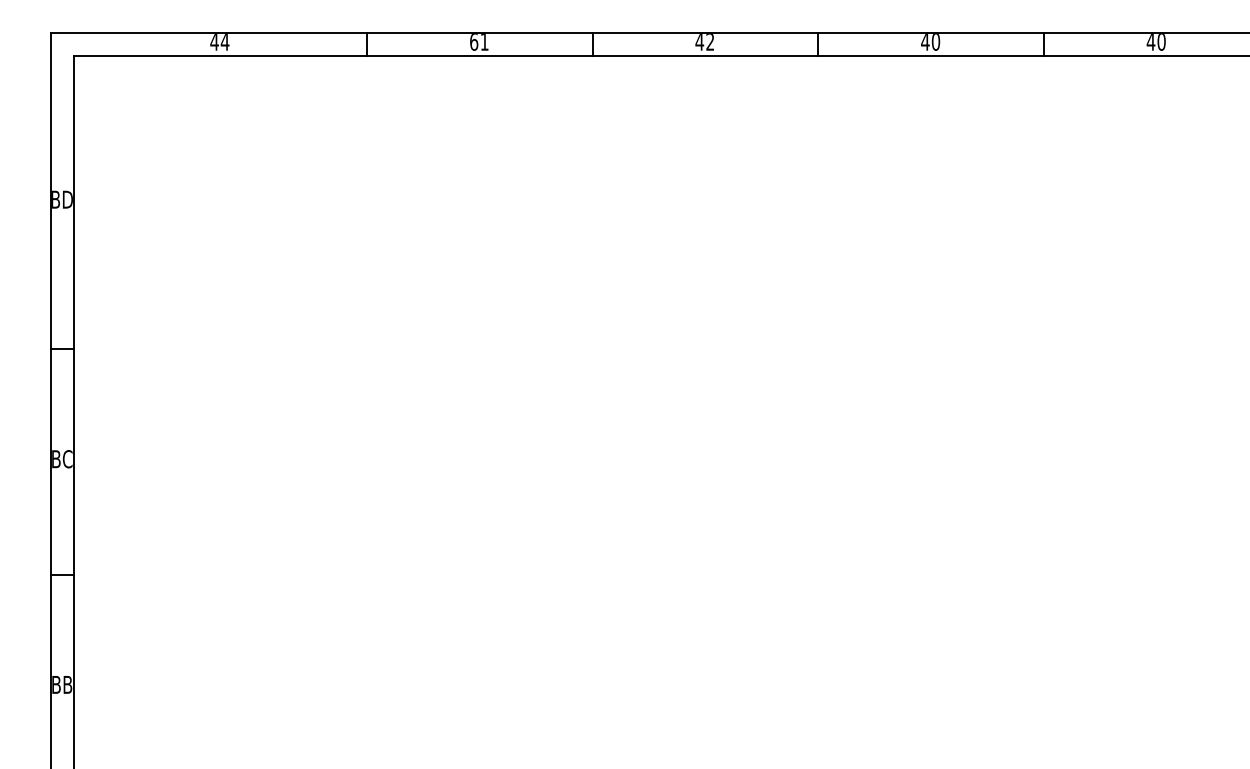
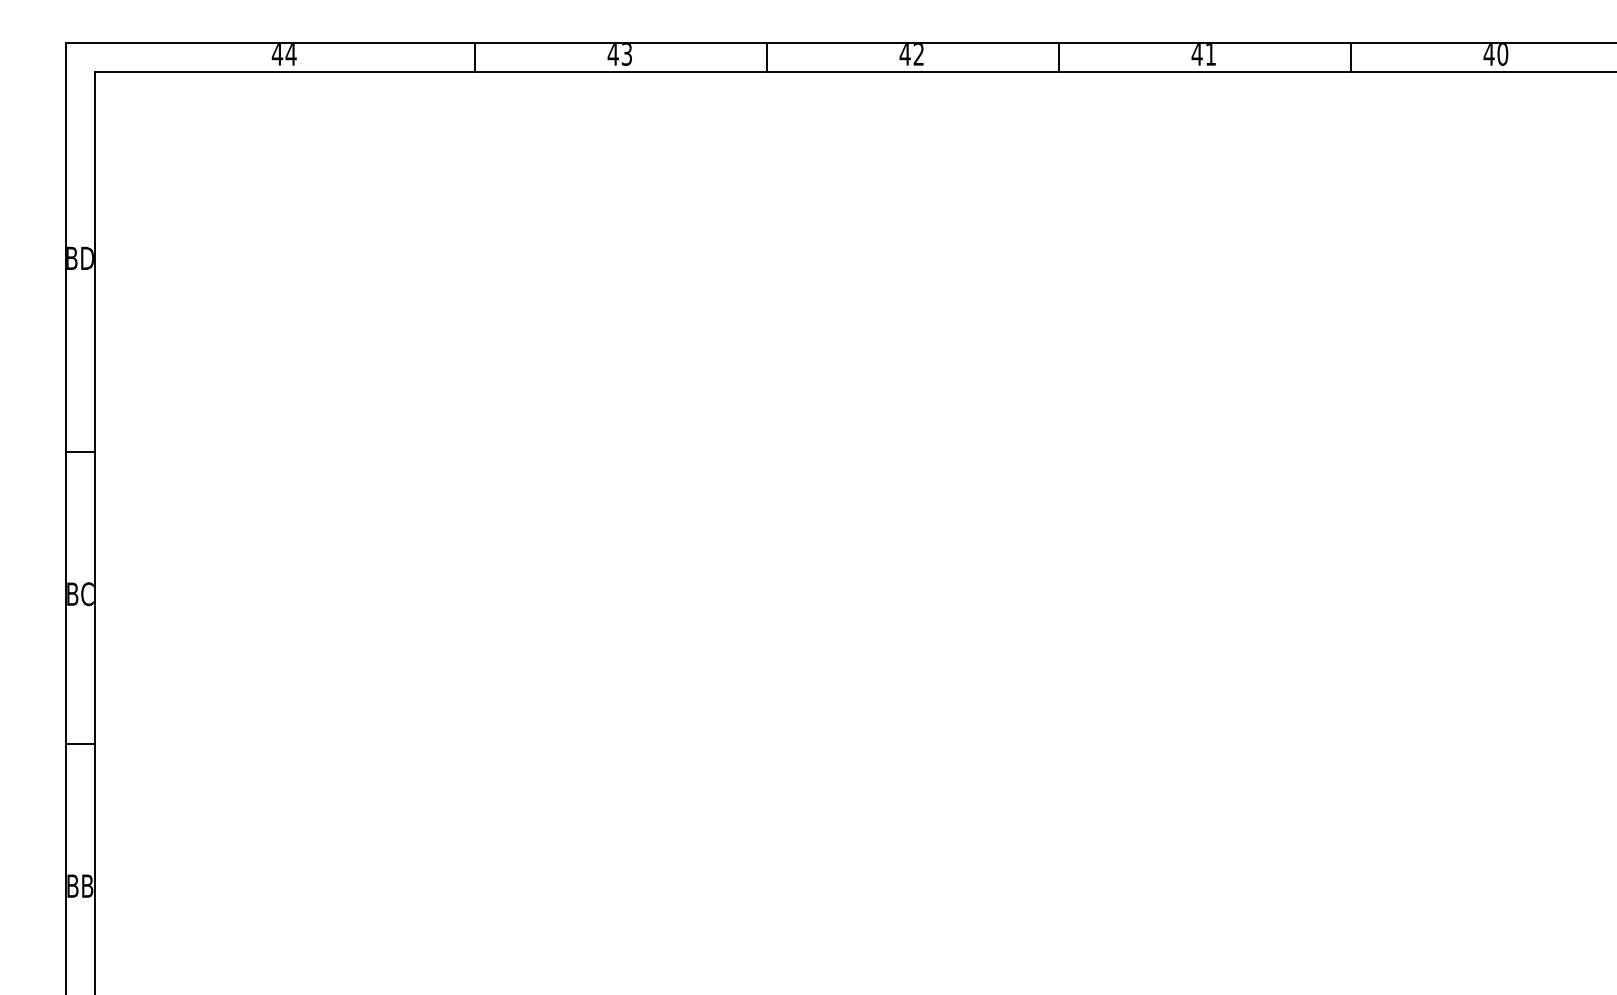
text: (478, 42) -> (618, 54), 61 -> 43
text: (935, 42) -> (1210, 54), 40 -> 41

